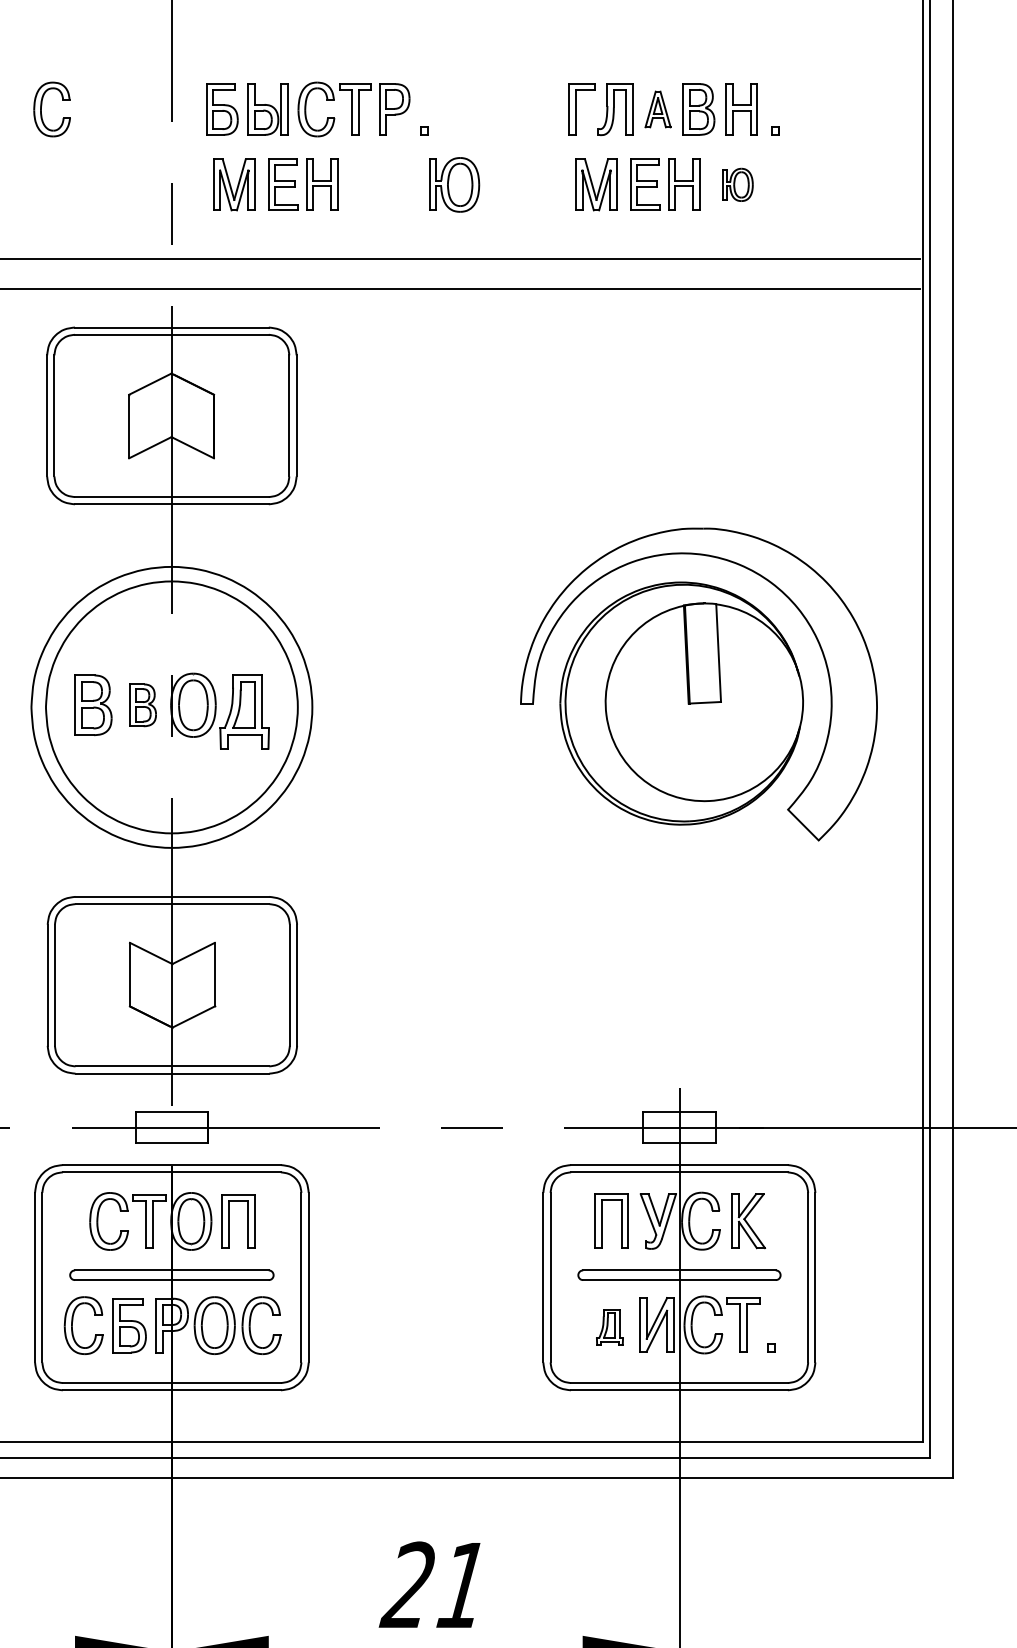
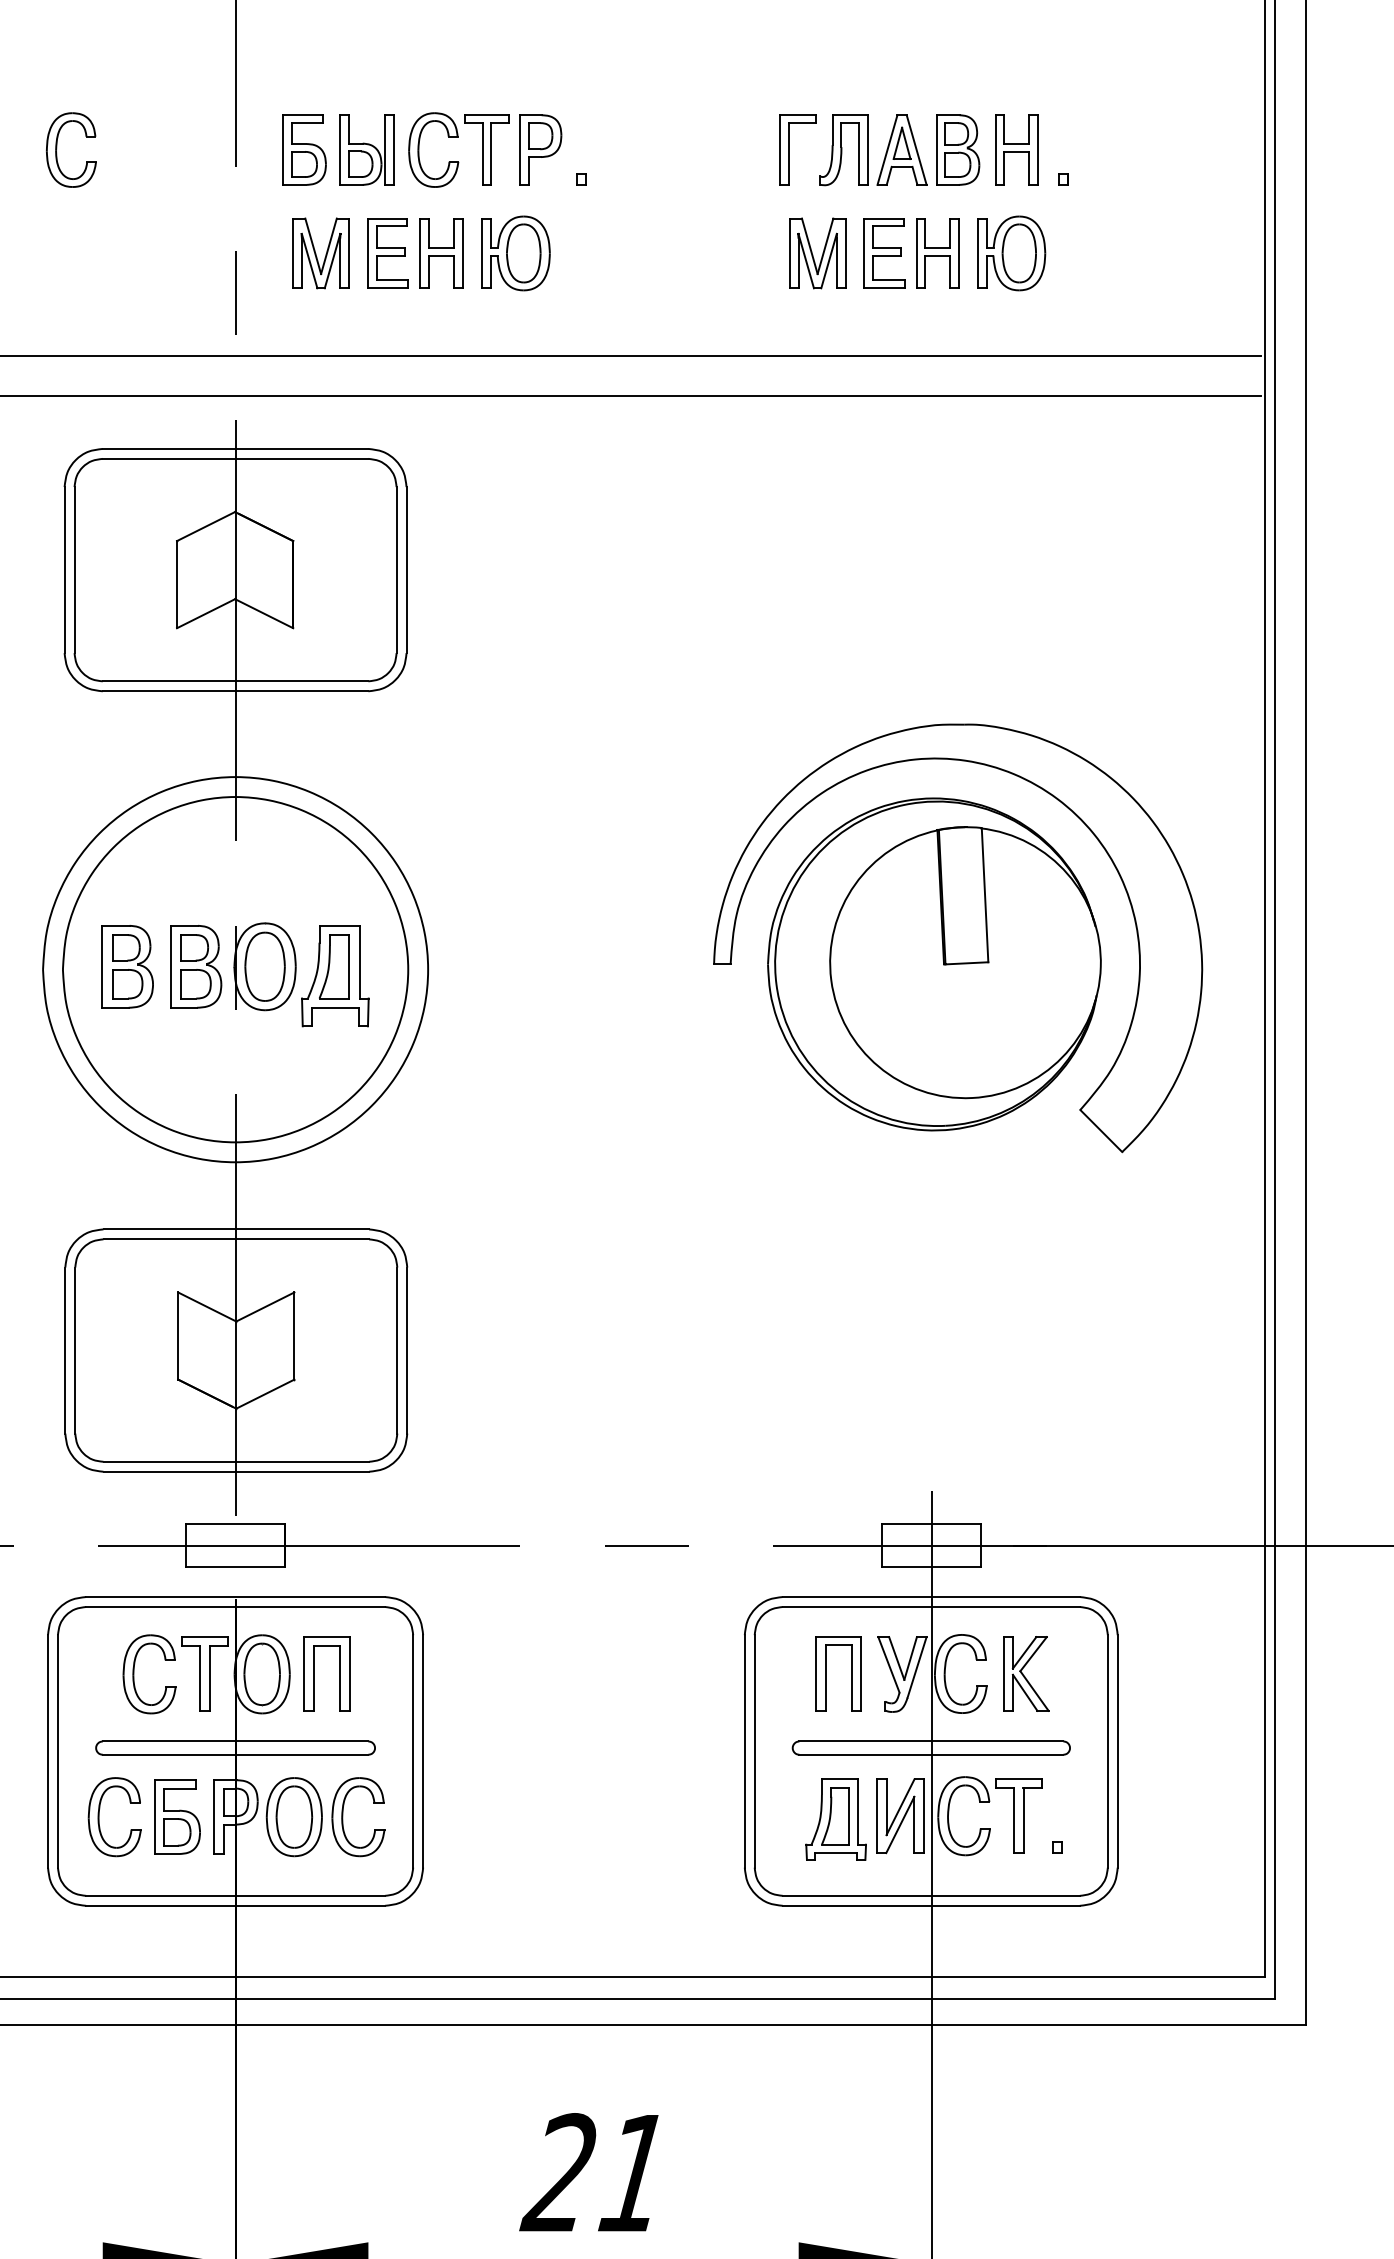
part: (657, 109) -> (901, 149), size x1.43
part: (454, 184) -> (515, 253), moved
part: (737, 184) -> (1011, 253), size x1.67
part: (143, 705) -> (196, 966), size x1.43
part: (609, 1327) -> (835, 1819), size x1.67

